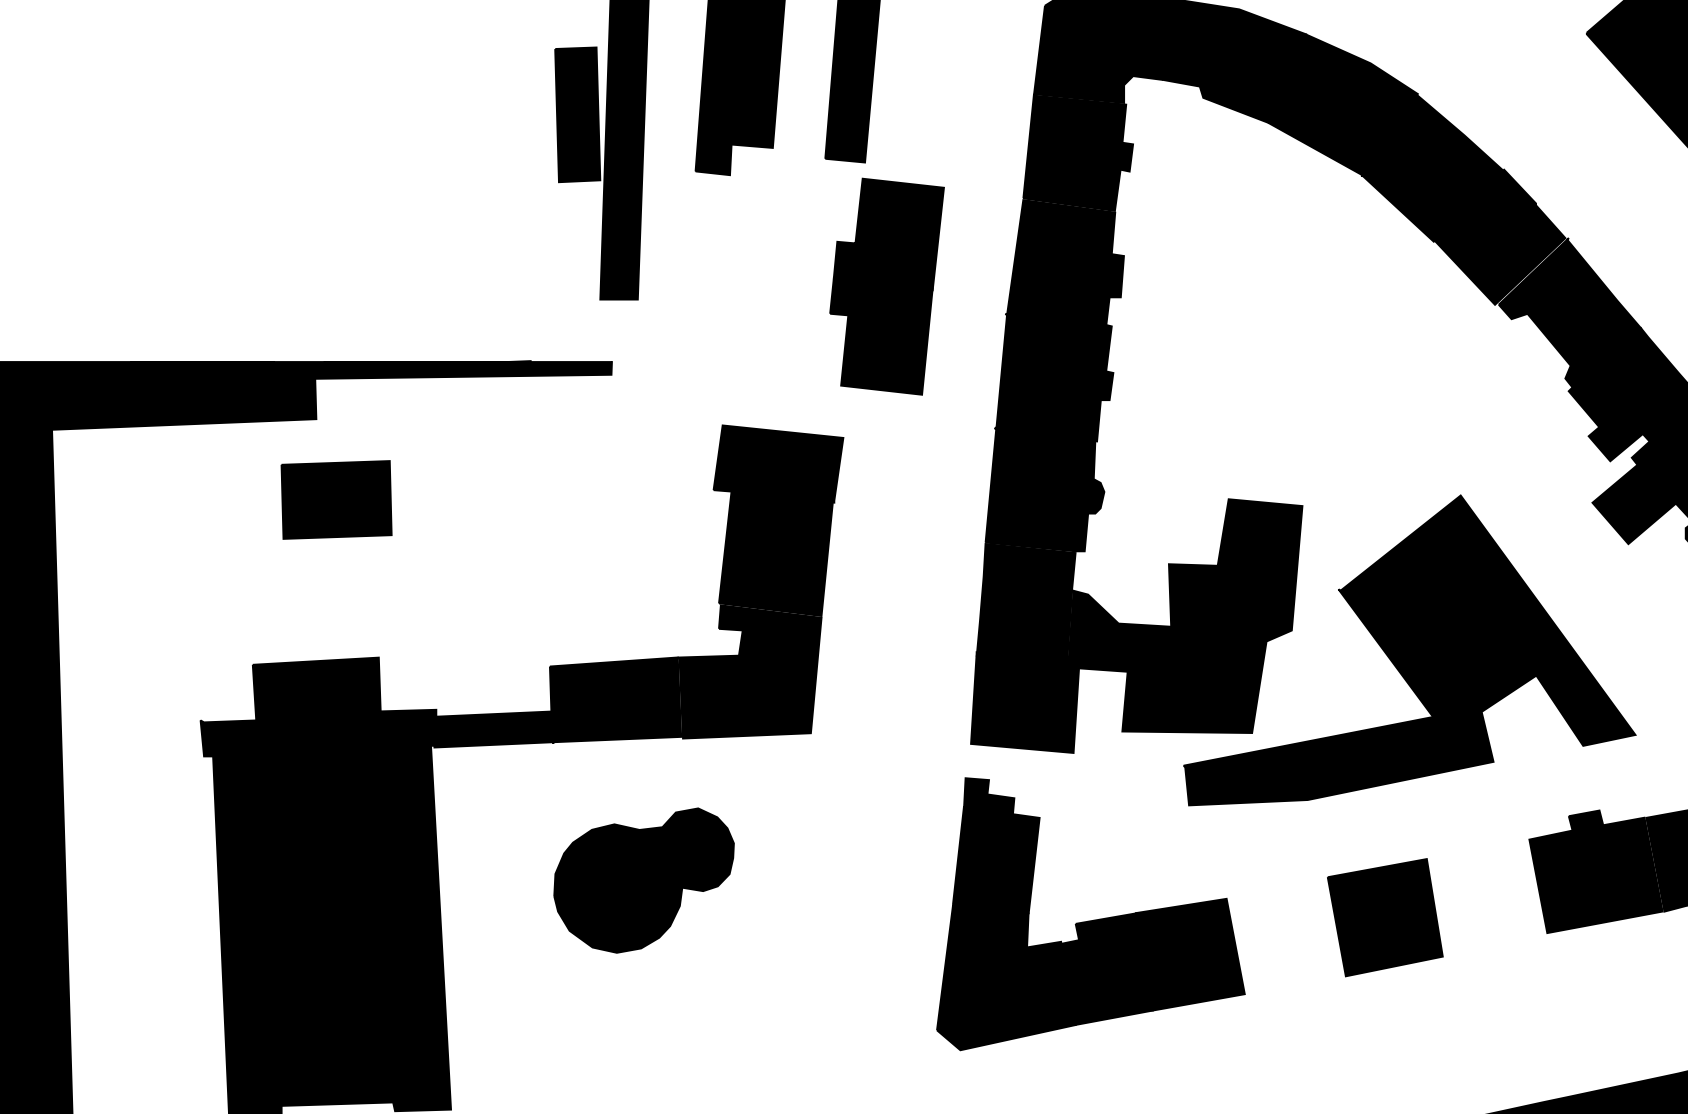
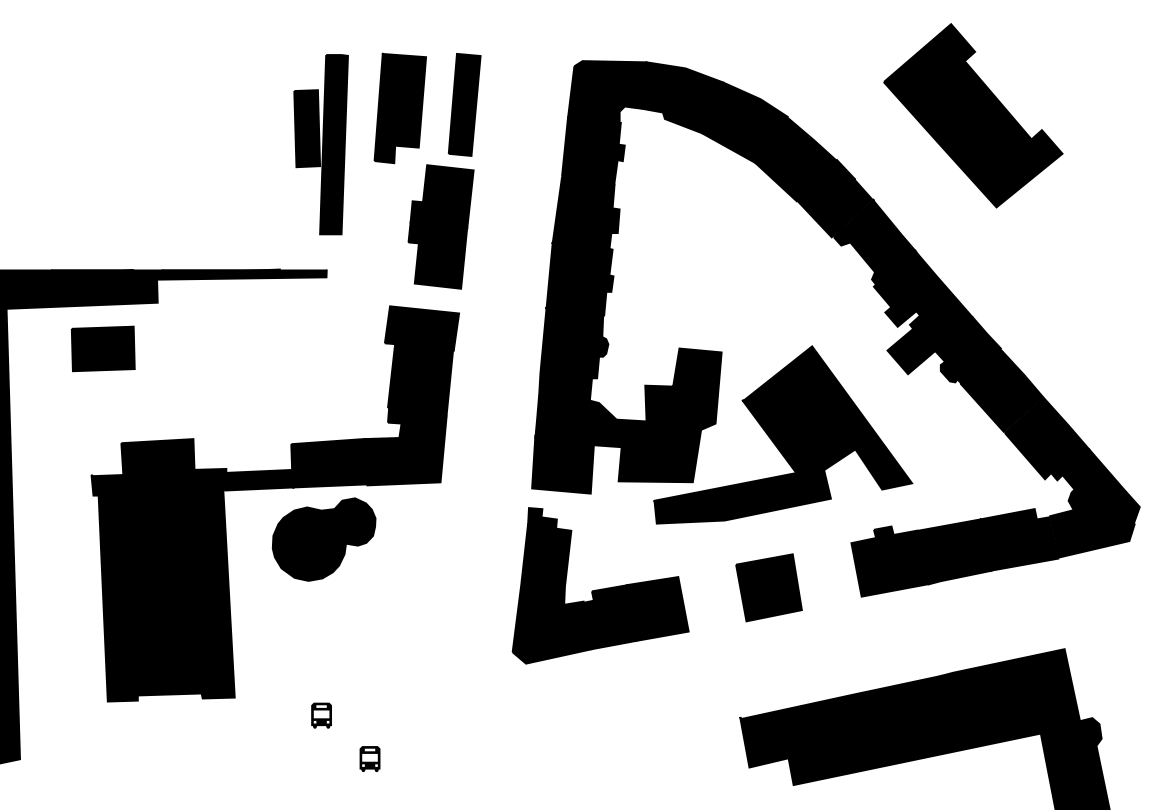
part: (886, 285) -> (440, 226), moved
part: (335, 499) -> (102, 348), moved
part: (642, 880) -> (323, 539), moved

